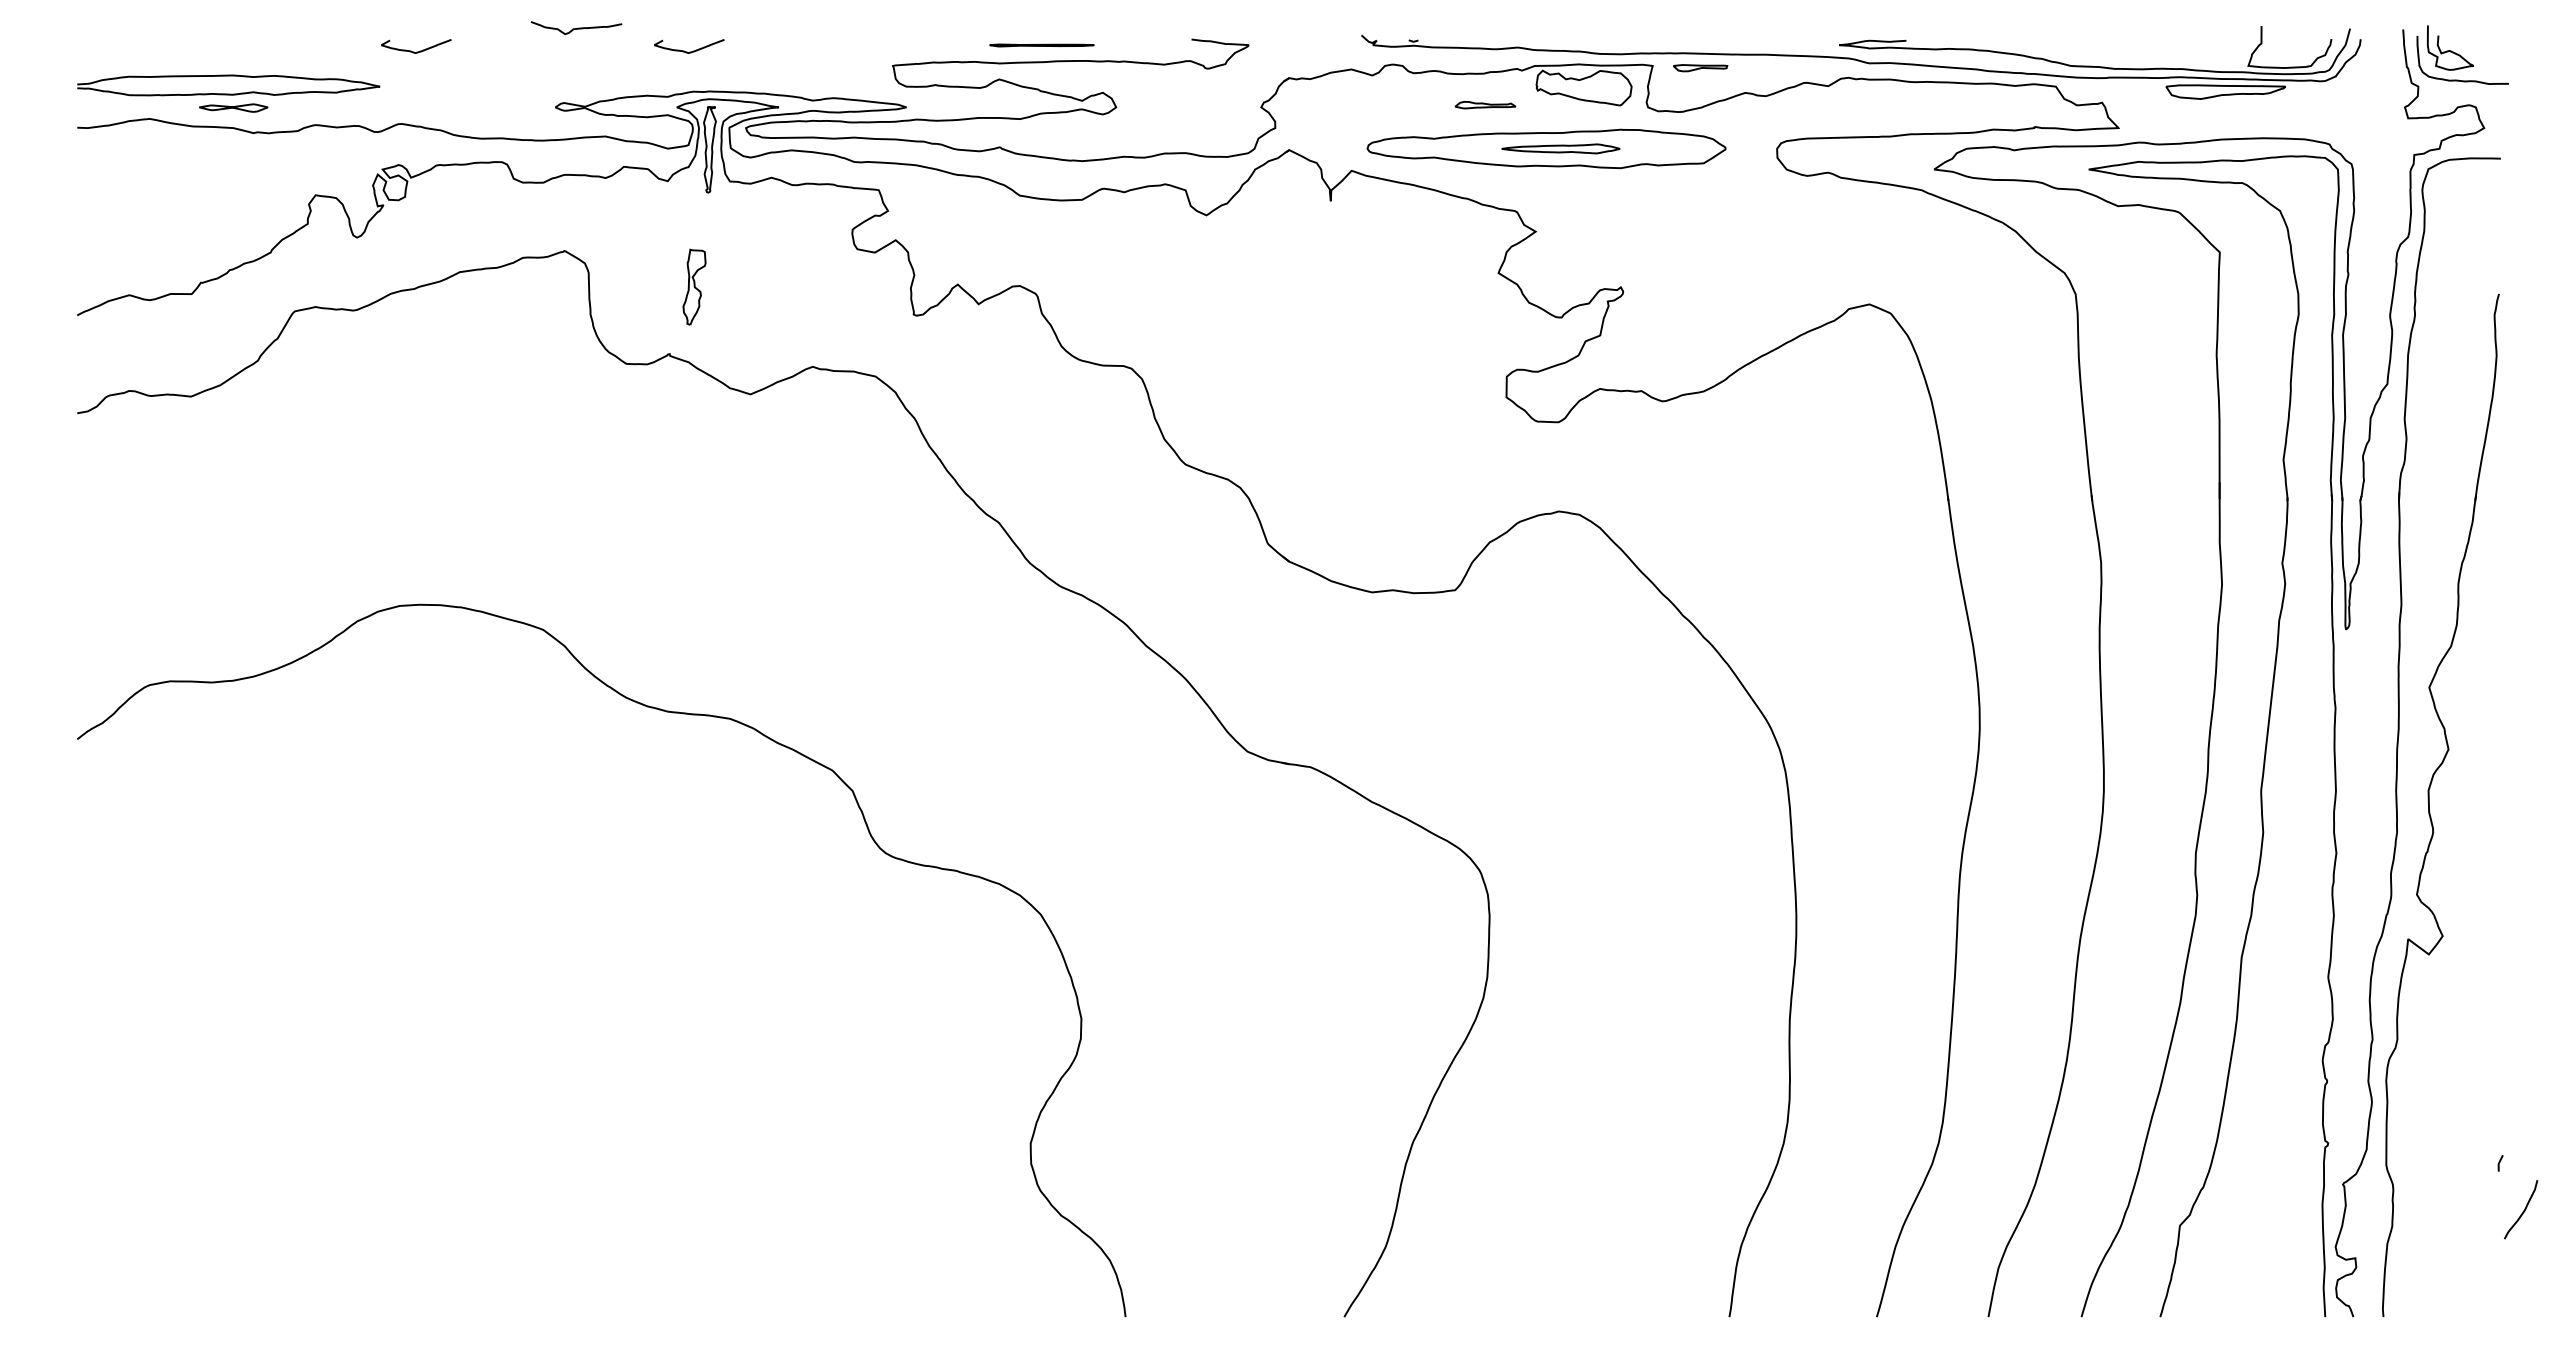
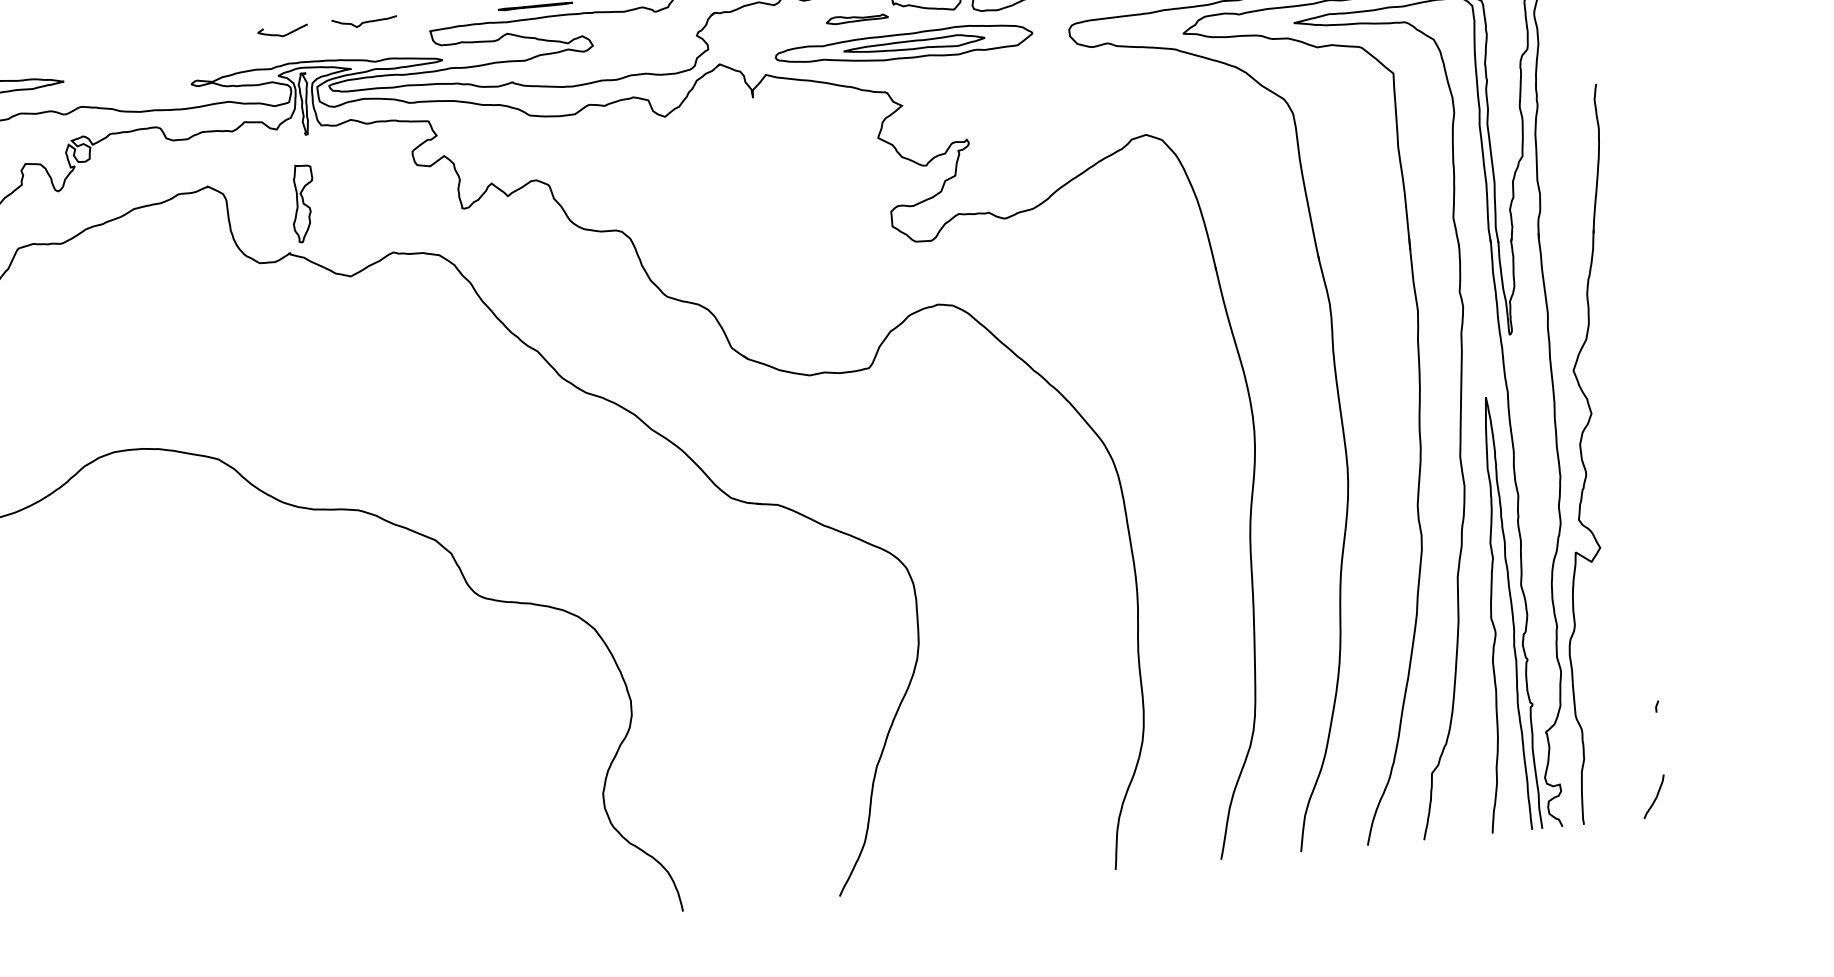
curve: (577, 27) -> (365, 21), moved
curve: (416, 51) -> (87, 53), removed
part: (1485, 104) -> (857, 18), size x1.43
part: (1560, 148) -> (914, 44), size x1.67
part: (694, 286) -> (303, 203), size x1.43
curve: (2283, 1014) -> (1491, 614), added
curve: (2523, 1210) -> (1655, 797), moved

